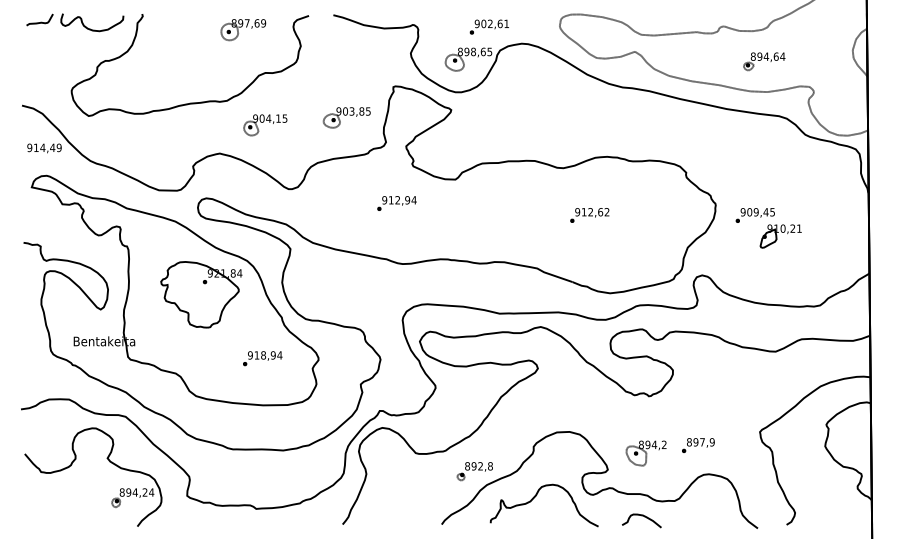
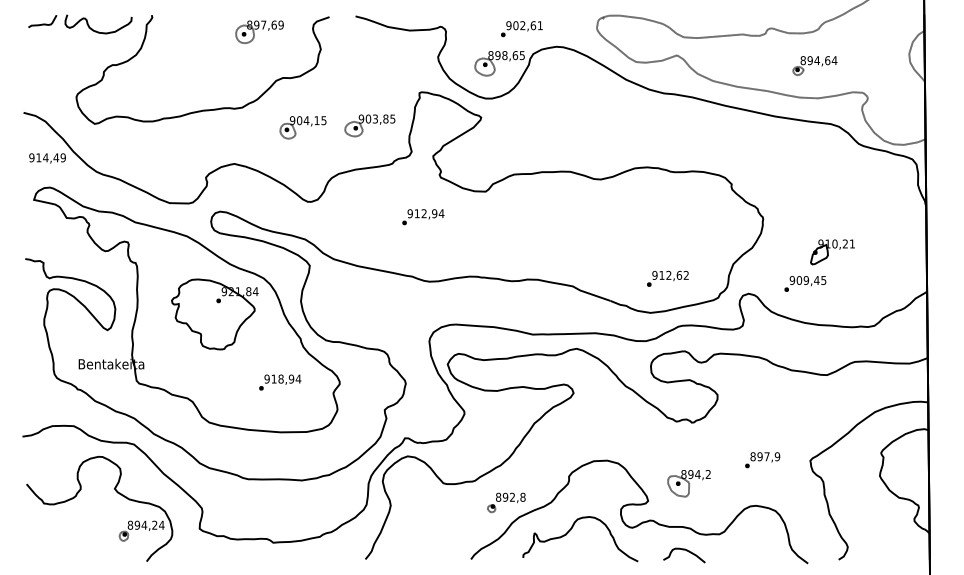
part: (264, 125) -> (302, 127), moved
text: (589, 215) -> (667, 278), moved
text: (755, 215) -> (805, 283), moved
text: (698, 445) -> (762, 460), moved

